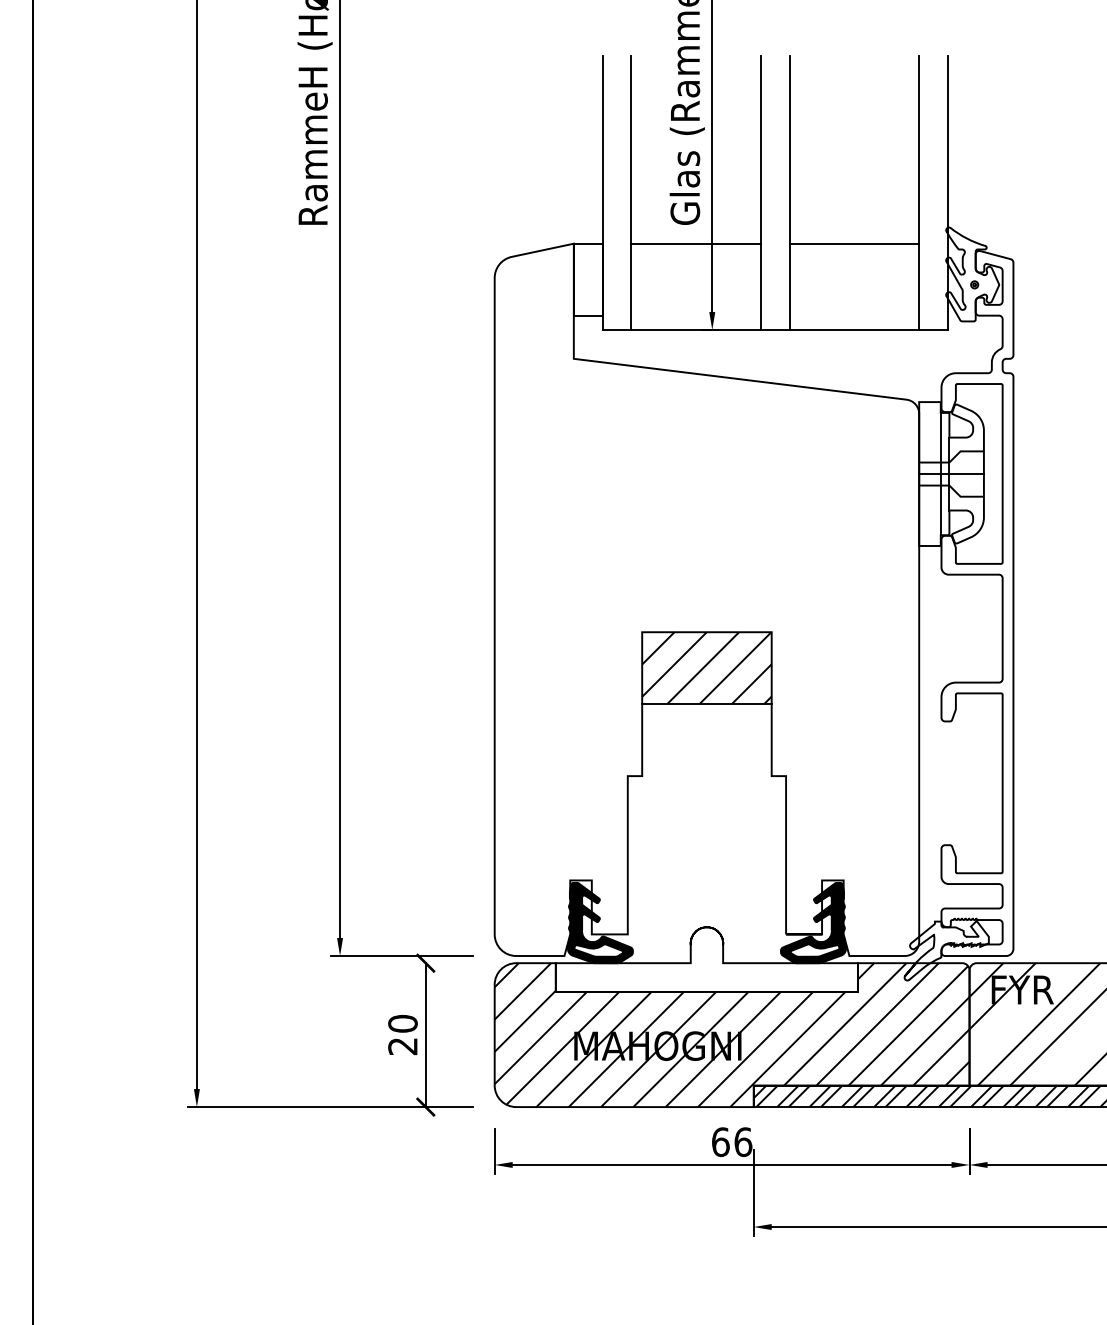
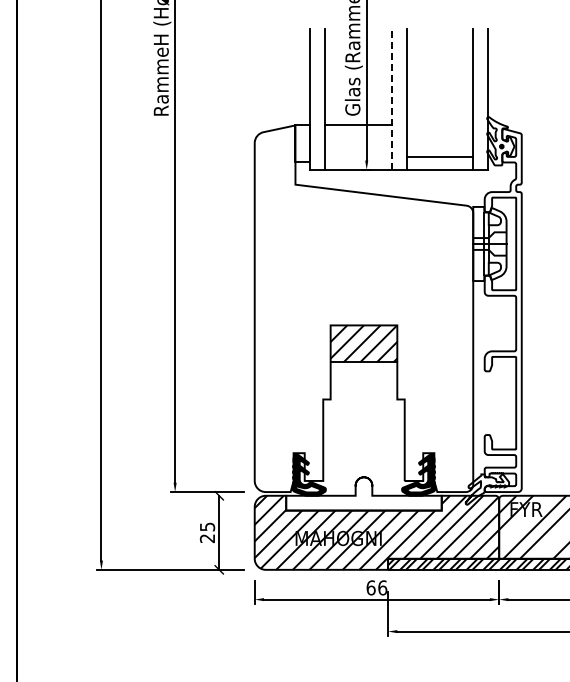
line: (760, 193) -> (391, 99), solid -> dashed
line: (853, 243) -> (439, 157), moved
text: (402, 1022) -> (207, 526), 20 -> 25

